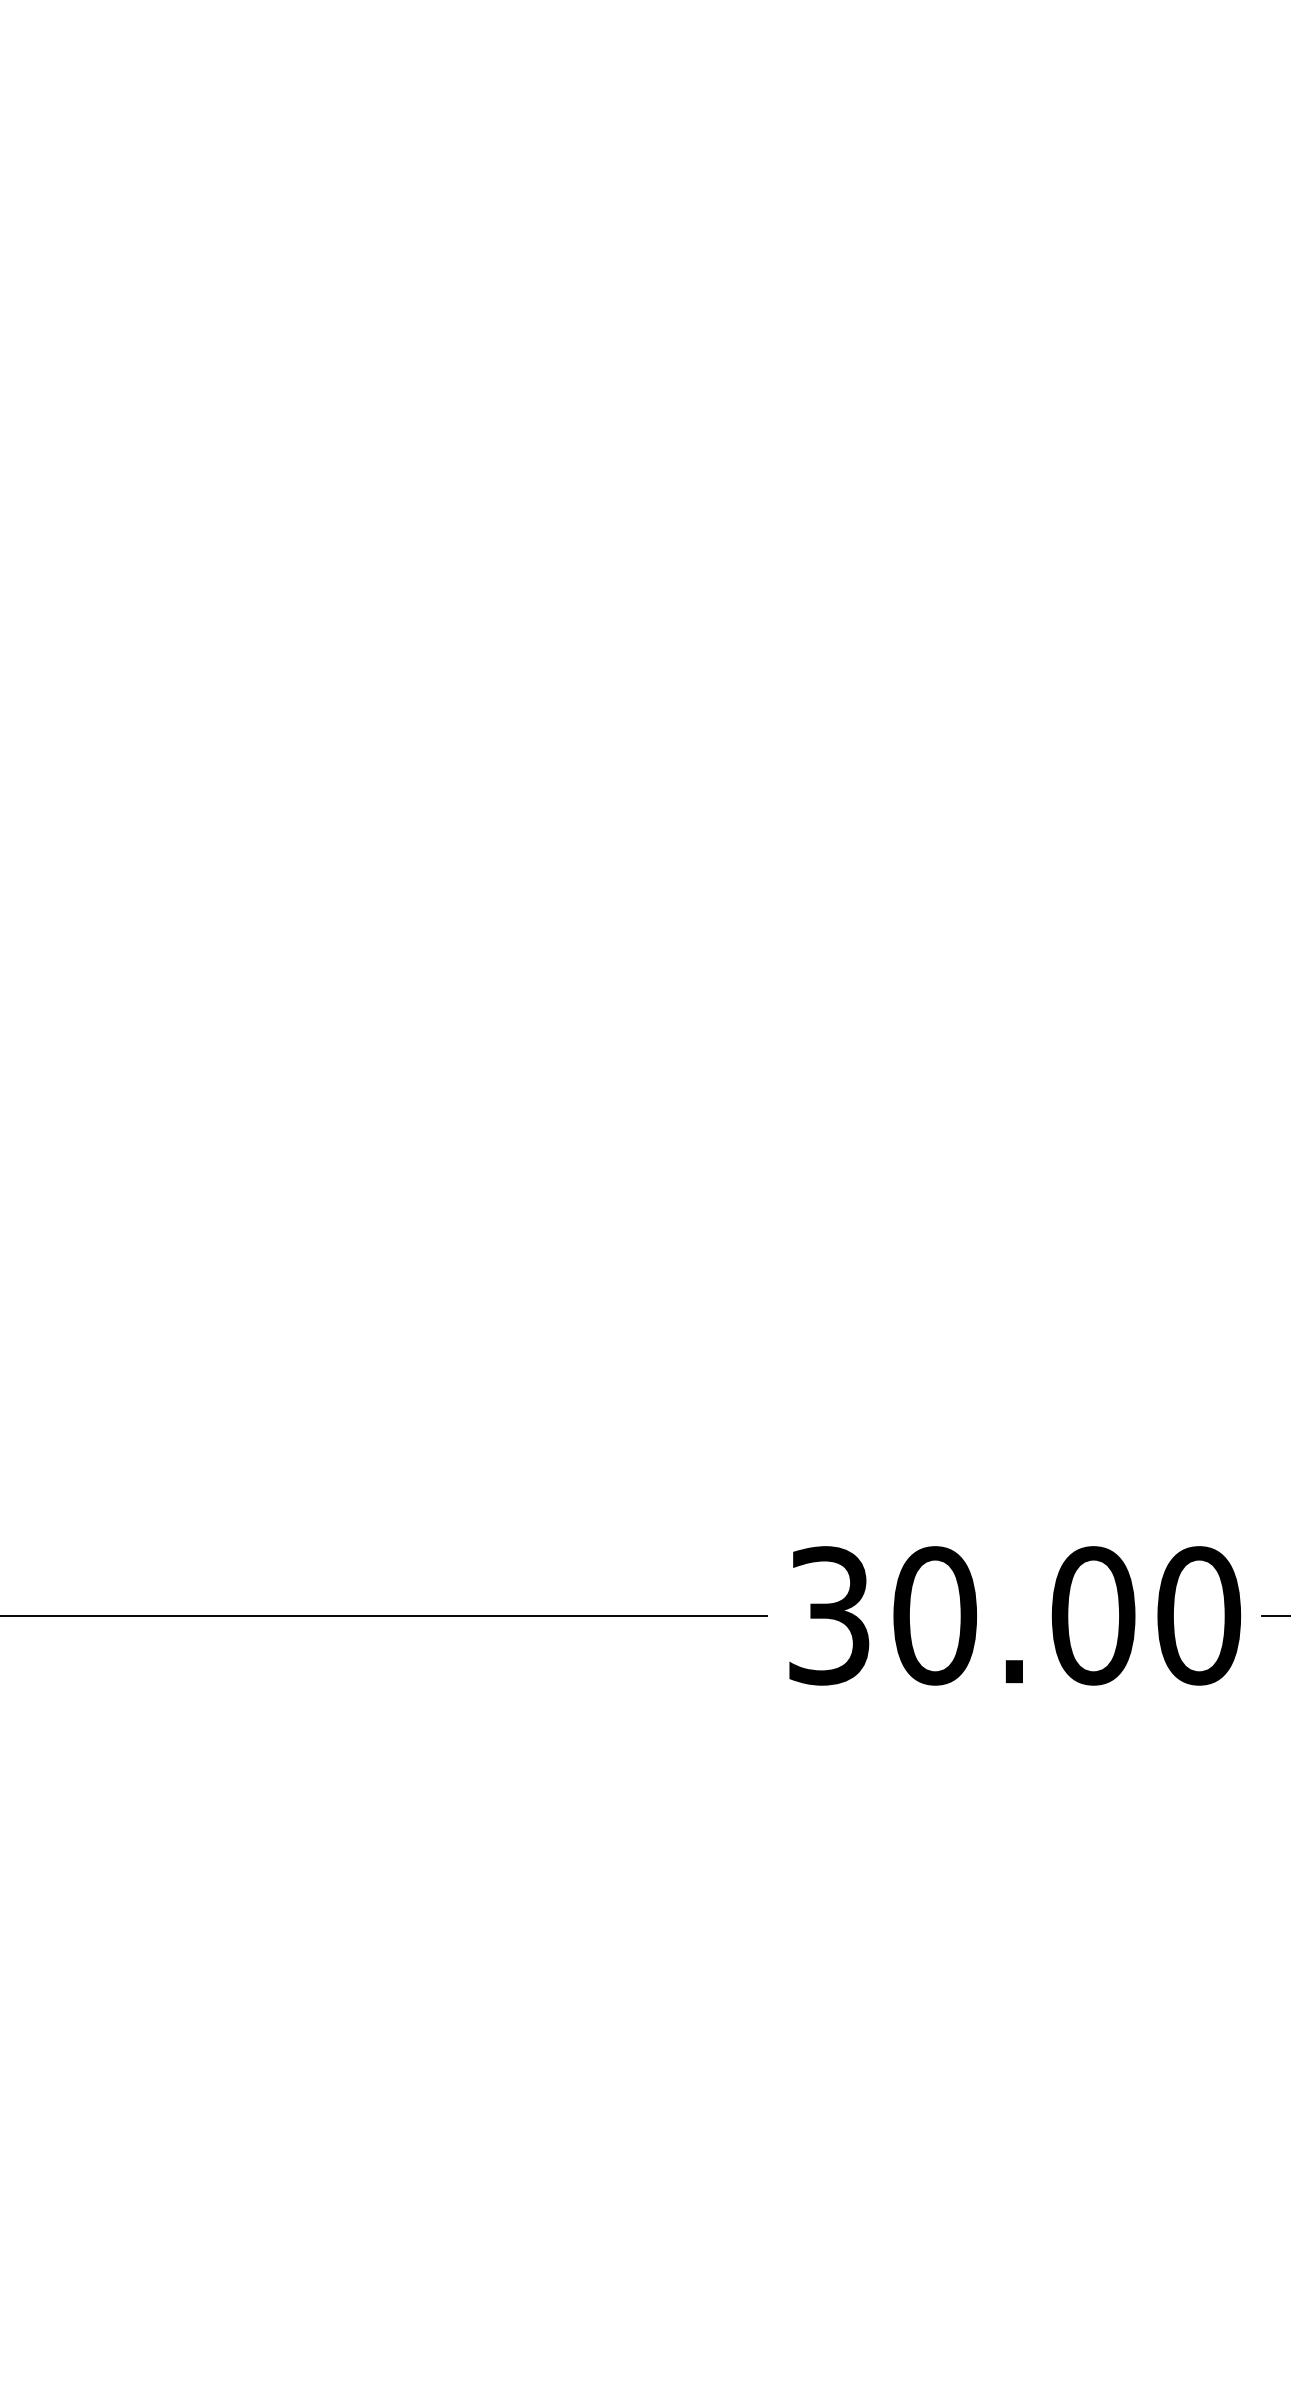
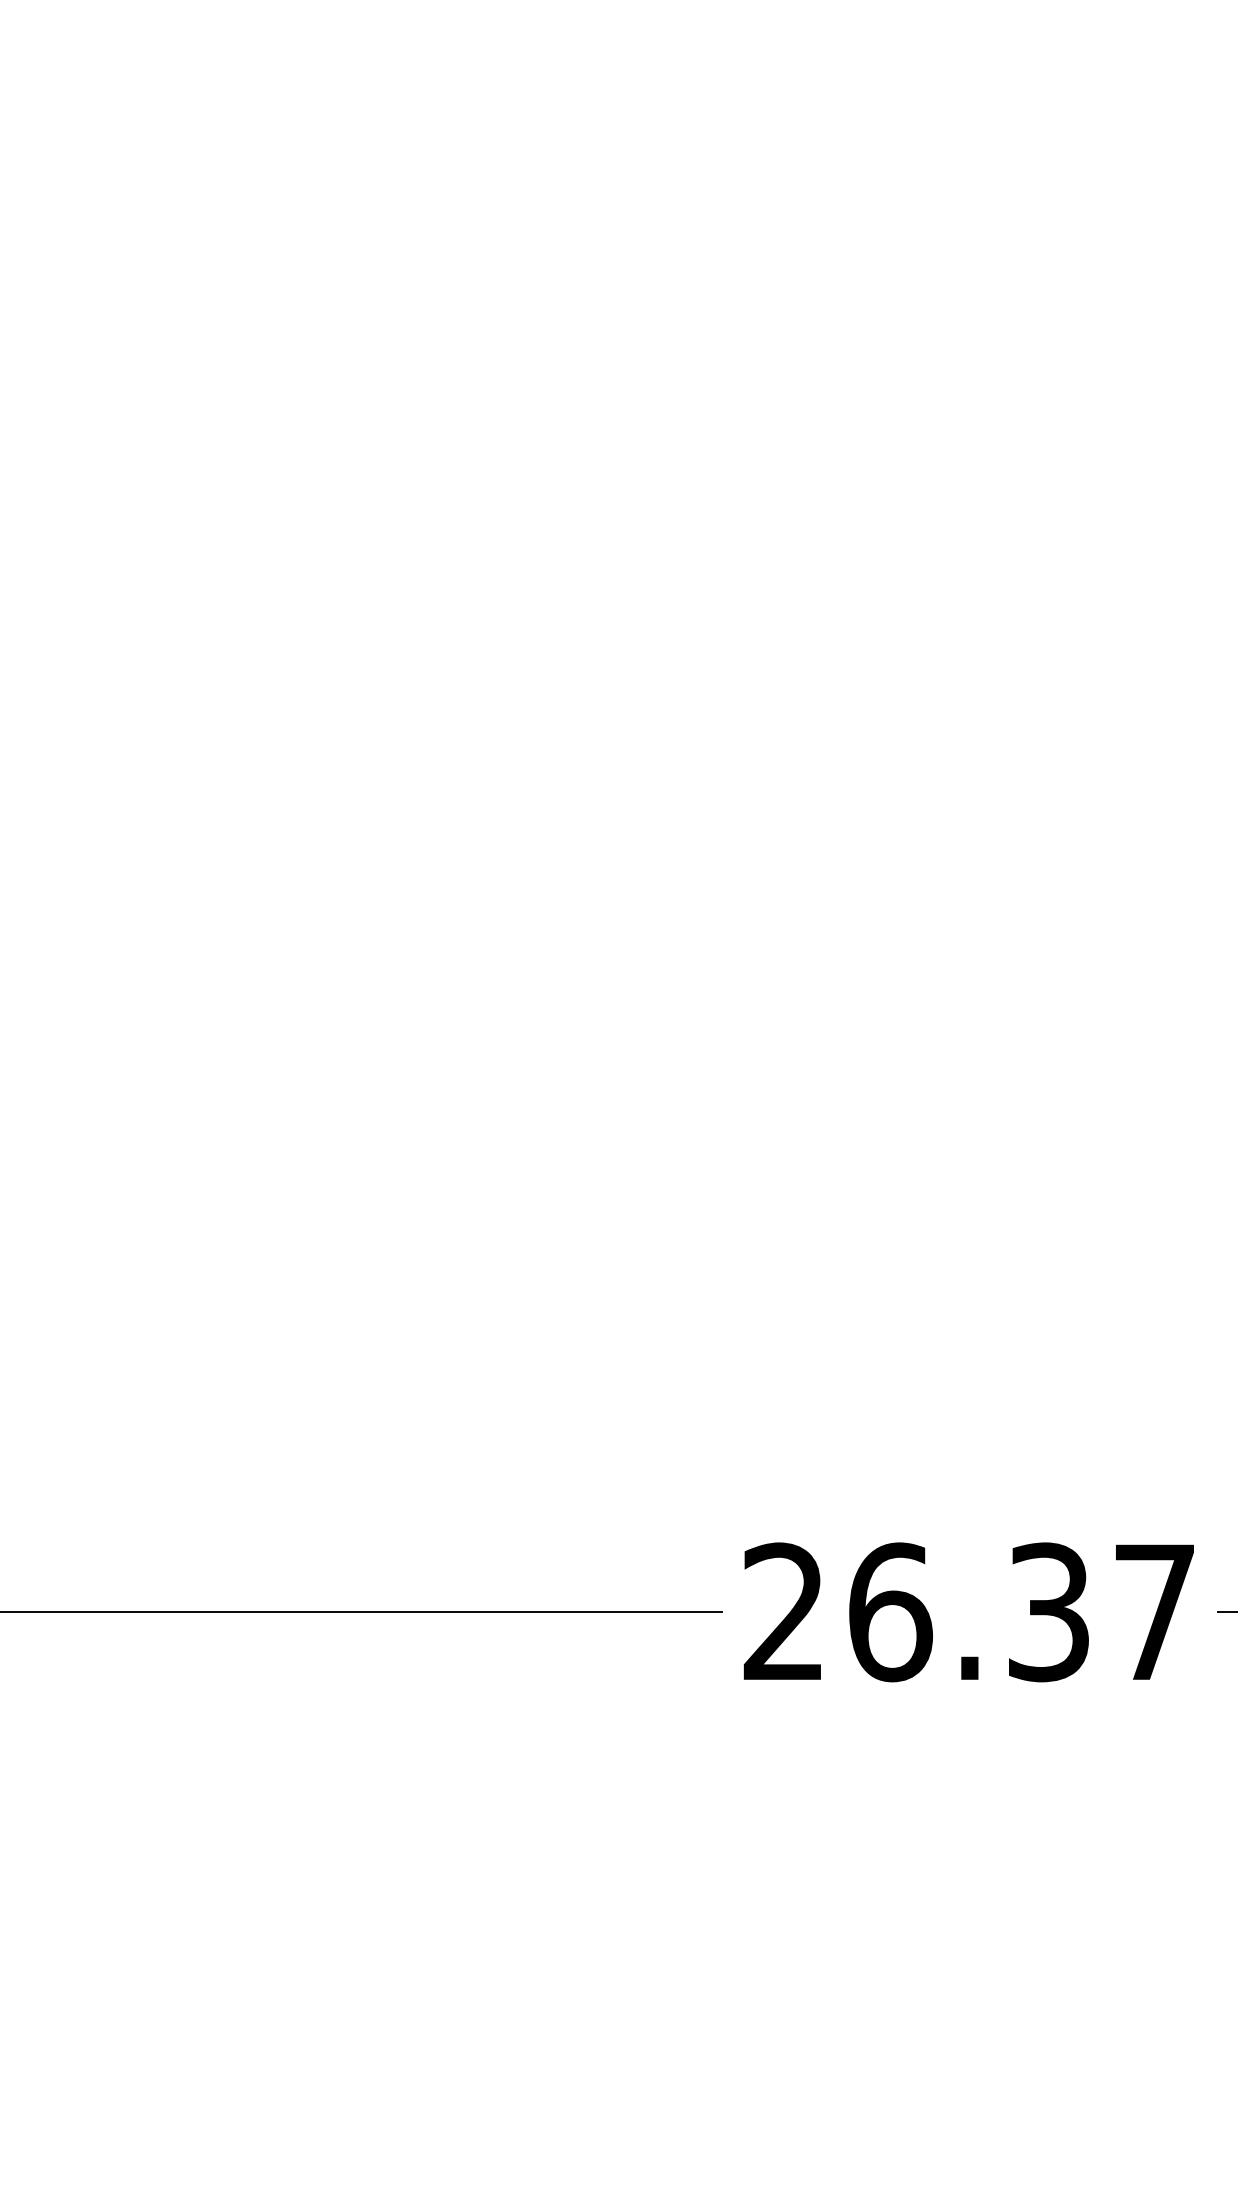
text: (1015, 1615) -> (970, 1611), 30.00 -> 26.37

